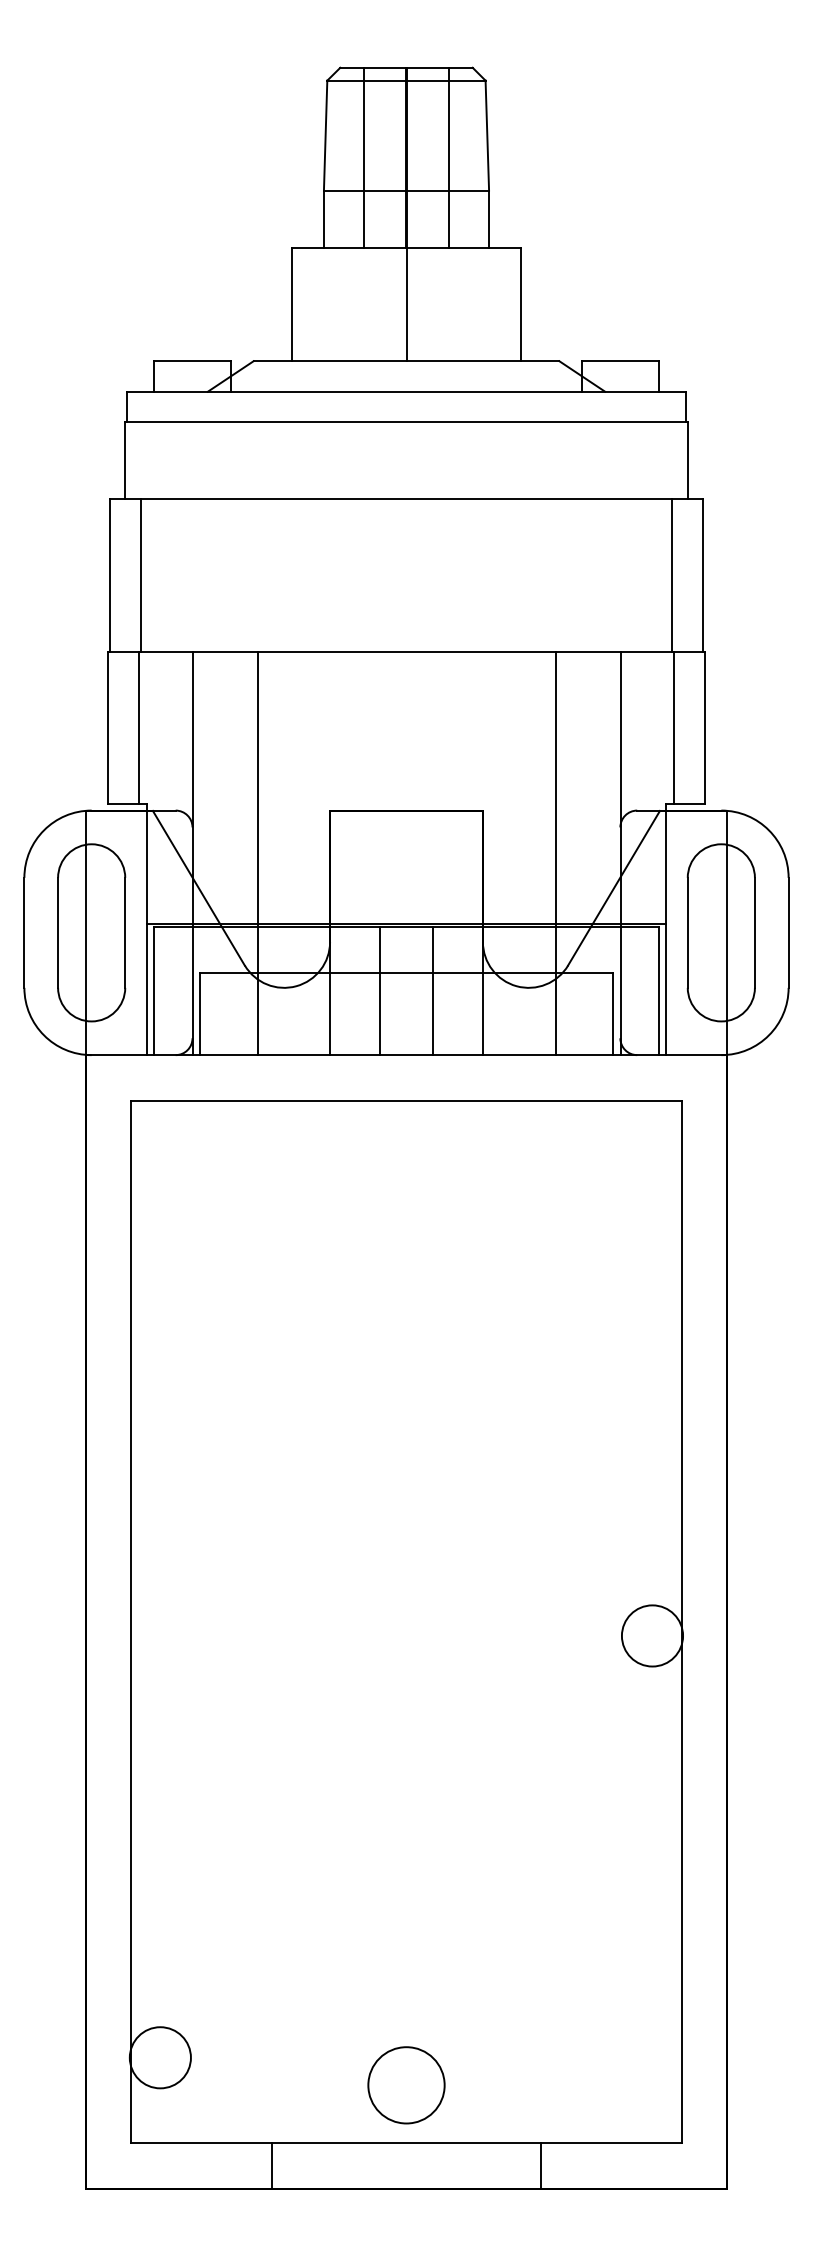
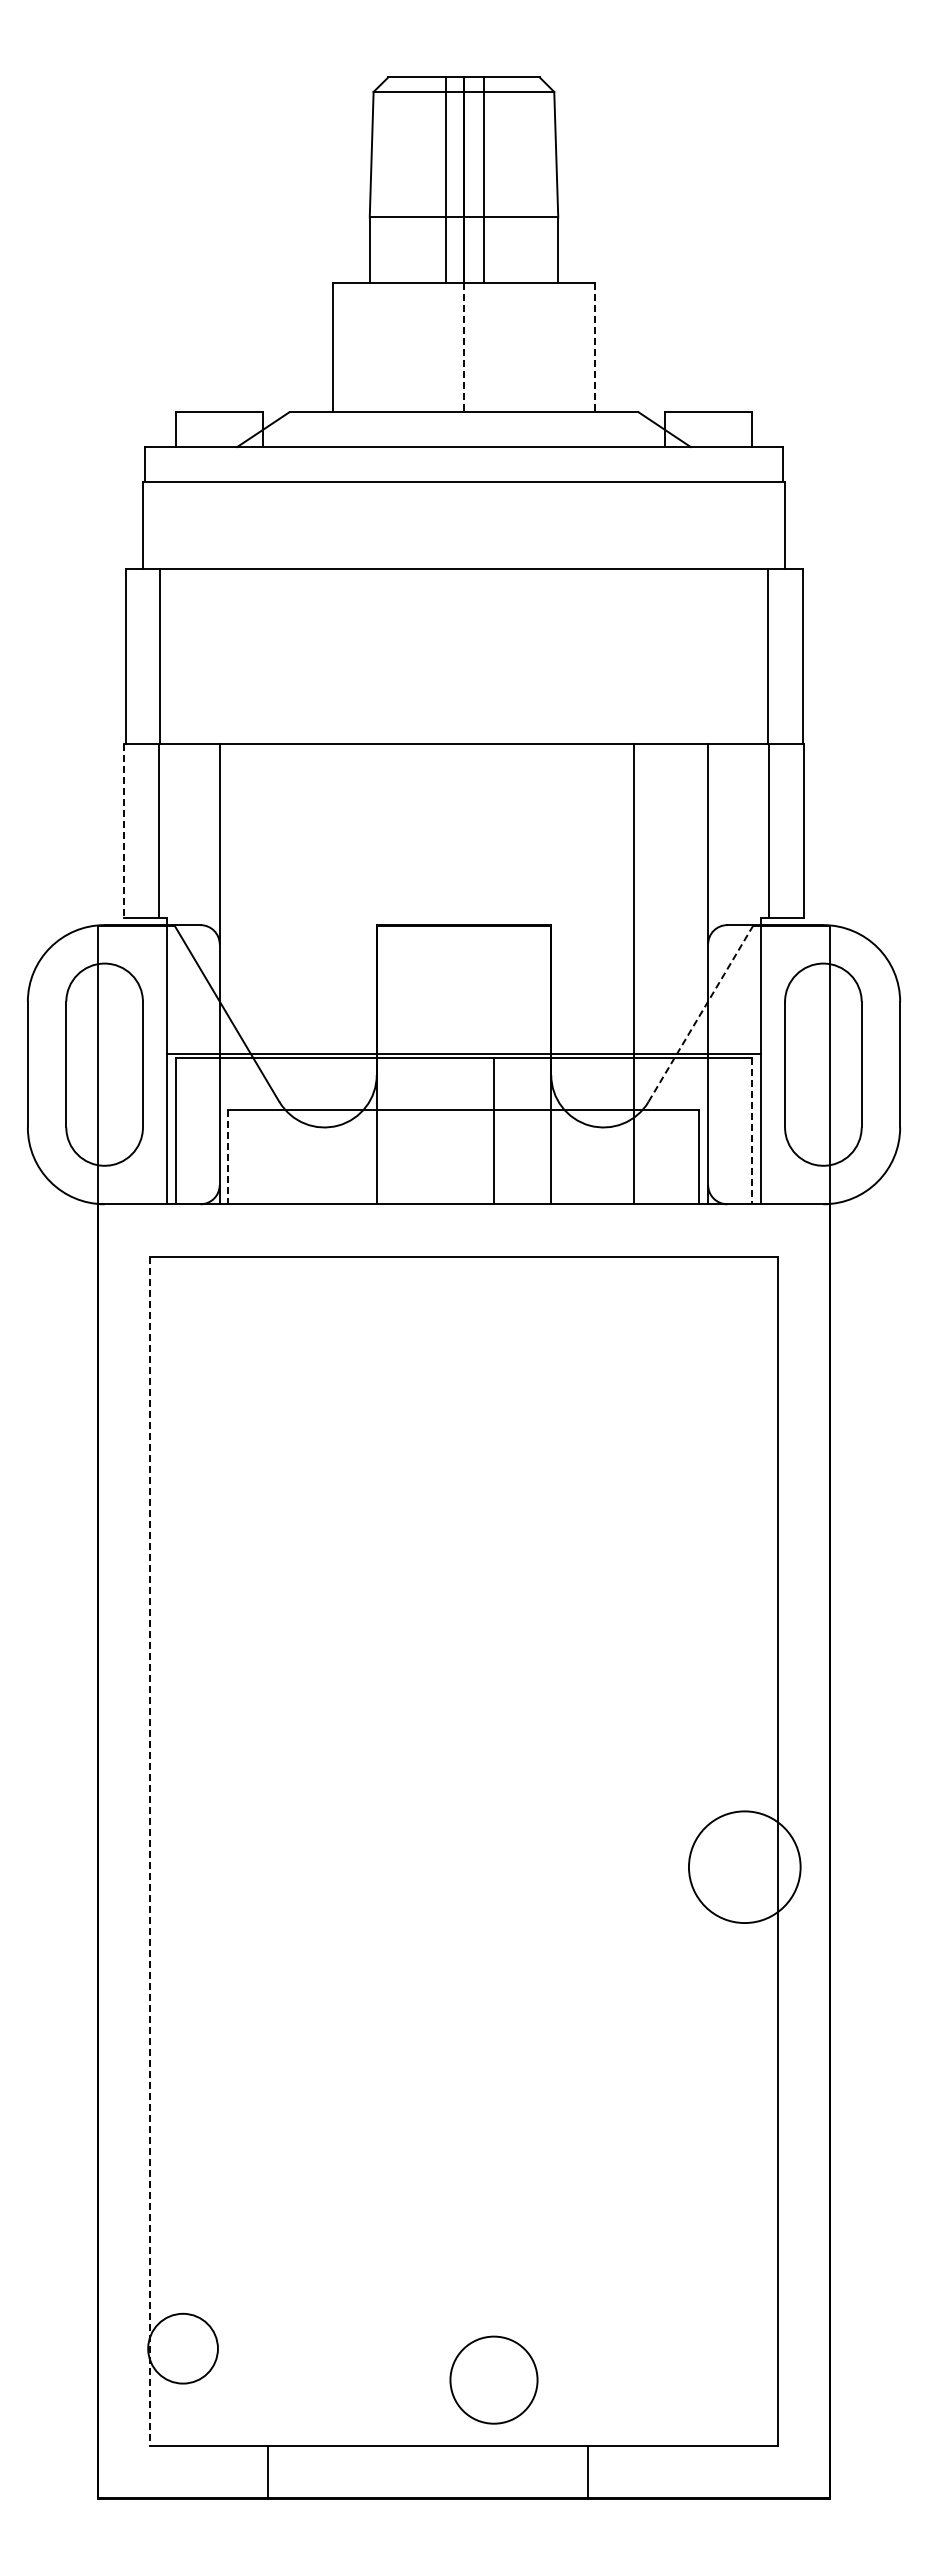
line: (363, 158) -> (445, 180), moved
line: (449, 158) -> (484, 180), moved
line: (406, 304) -> (464, 347), solid -> dashed
line: (520, 304) -> (594, 347), solid -> dashed
line: (108, 728) -> (123, 831), solid -> dashed
line: (257, 852) -> (293, 973), removed
line: (613, 888) -> (700, 1013), solid -> dashed
line: (380, 990) -> (434, 1130), removed
line: (658, 991) -> (751, 1131), solid -> dashed
line: (200, 1014) -> (228, 1157), solid -> dashed
line: (130, 1622) -> (149, 1851), solid -> dashed
circle: (652, 1636) -> (744, 1867), size x1.6
circle: (406, 2084) -> (493, 2379), moved
line: (272, 2166) -> (268, 2472), moved
line: (540, 2166) -> (588, 2472), moved

